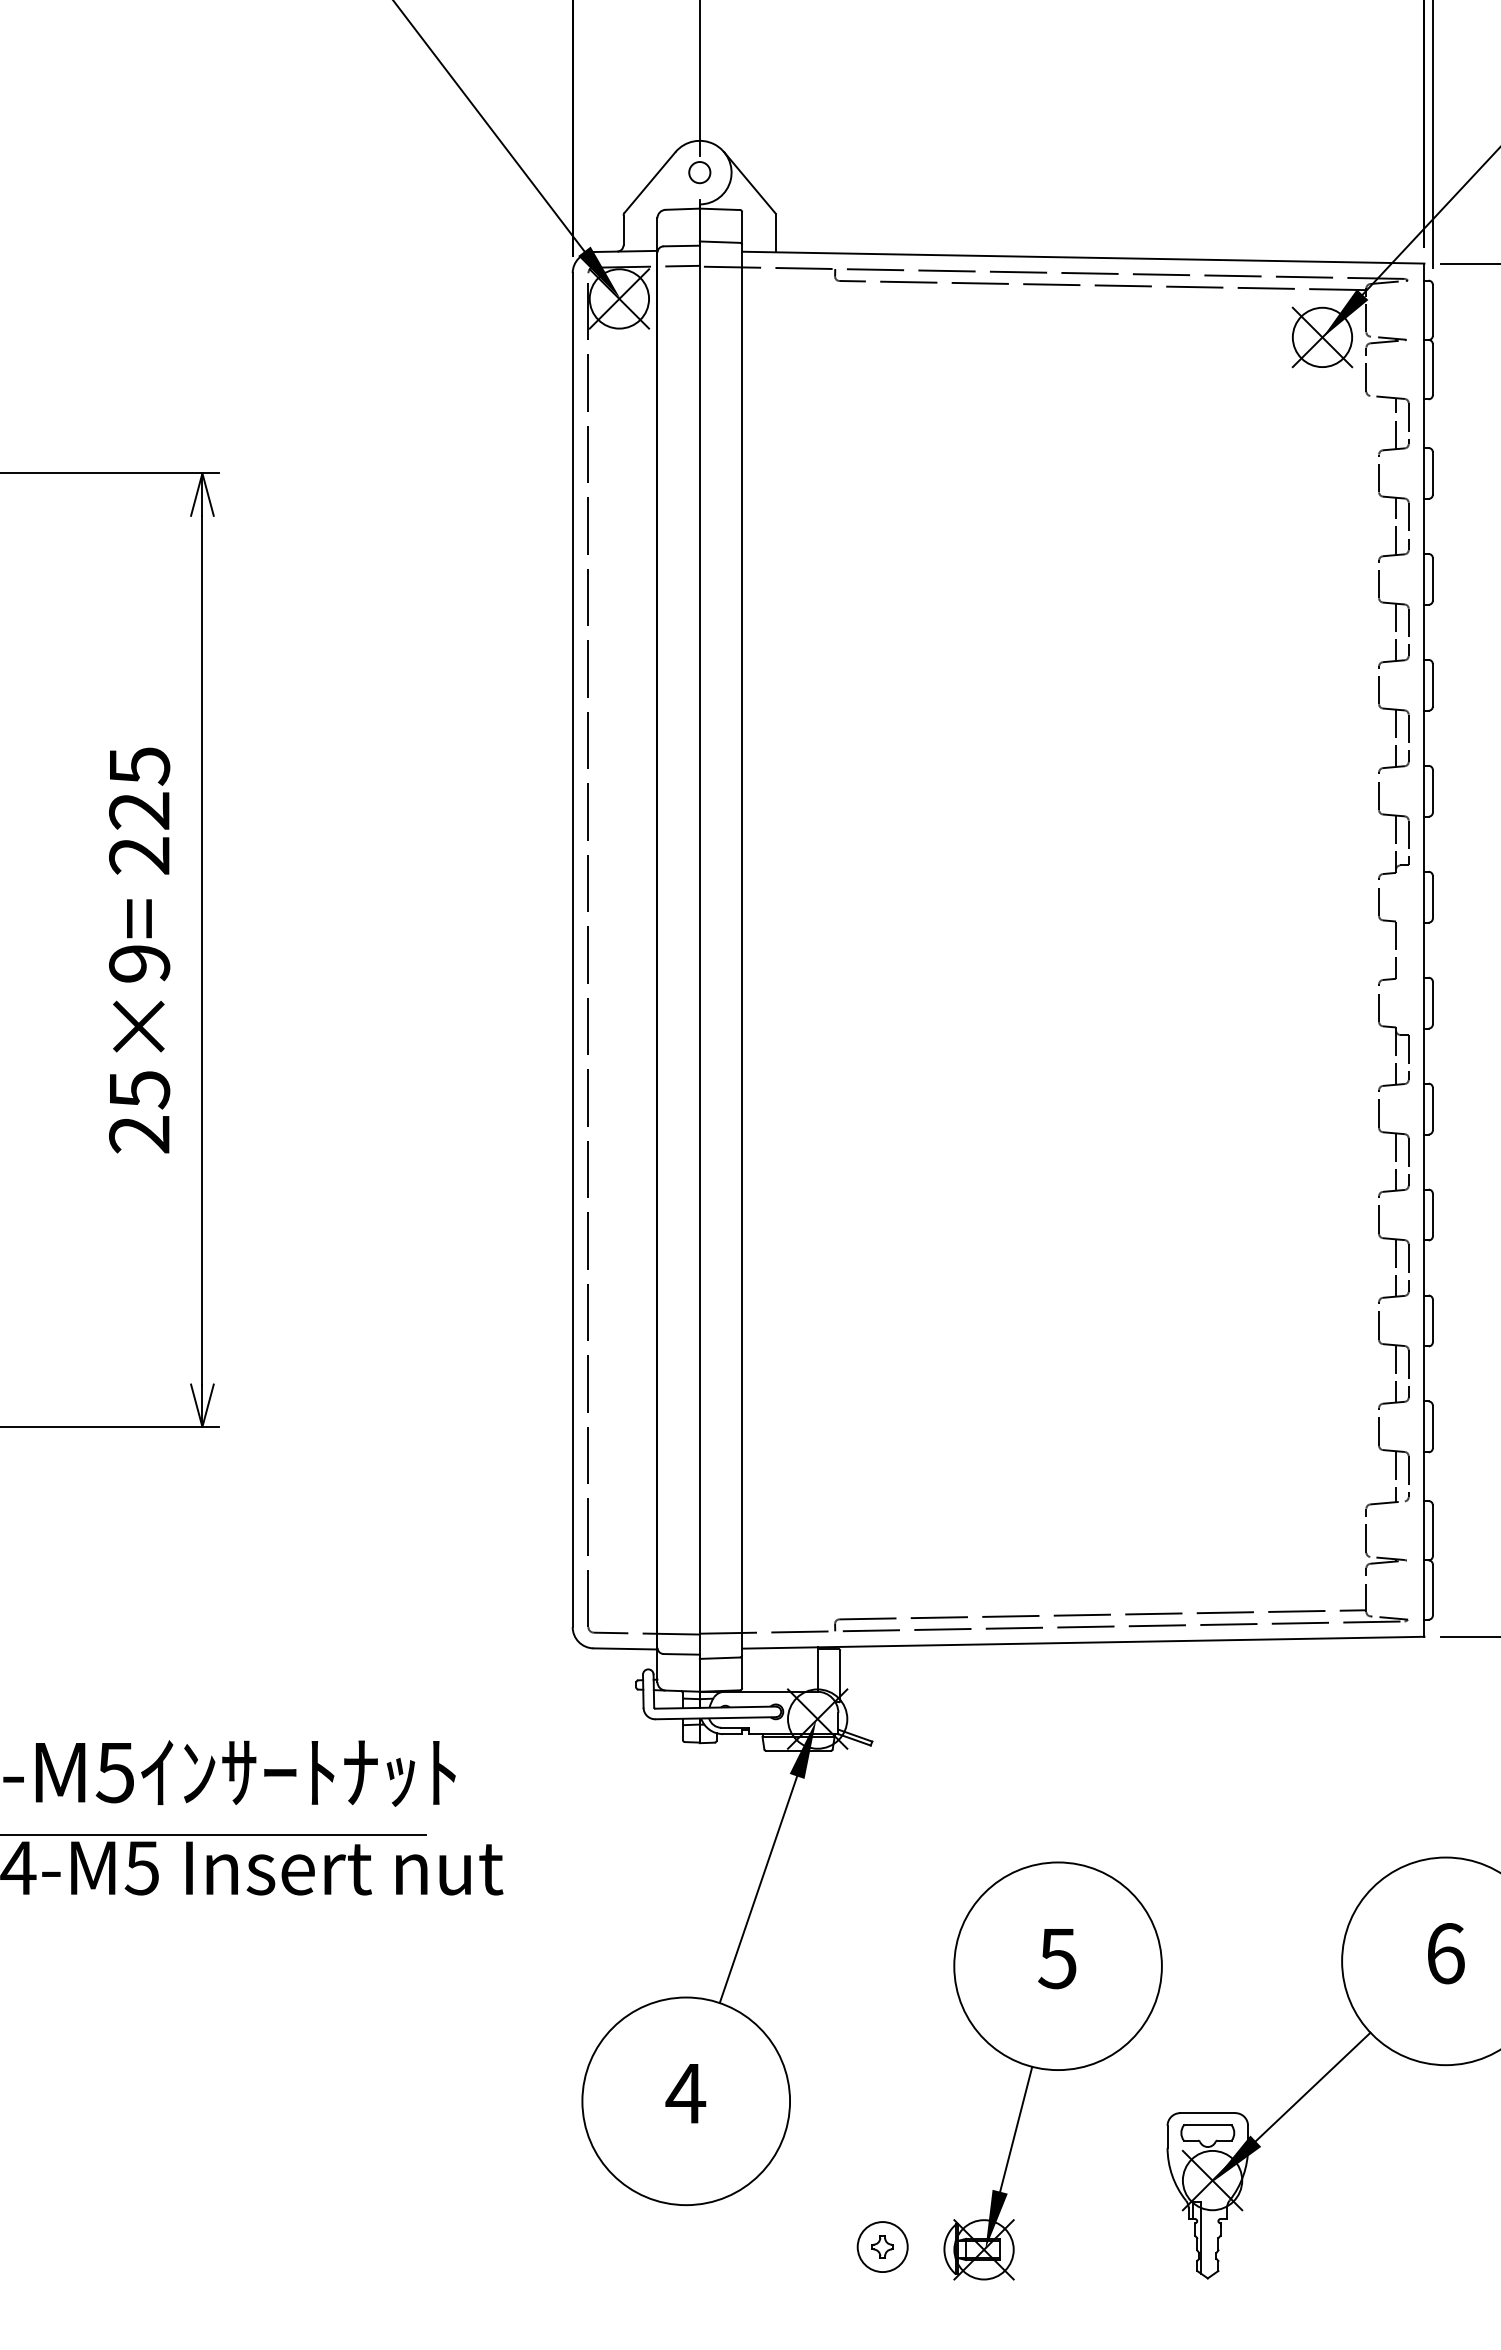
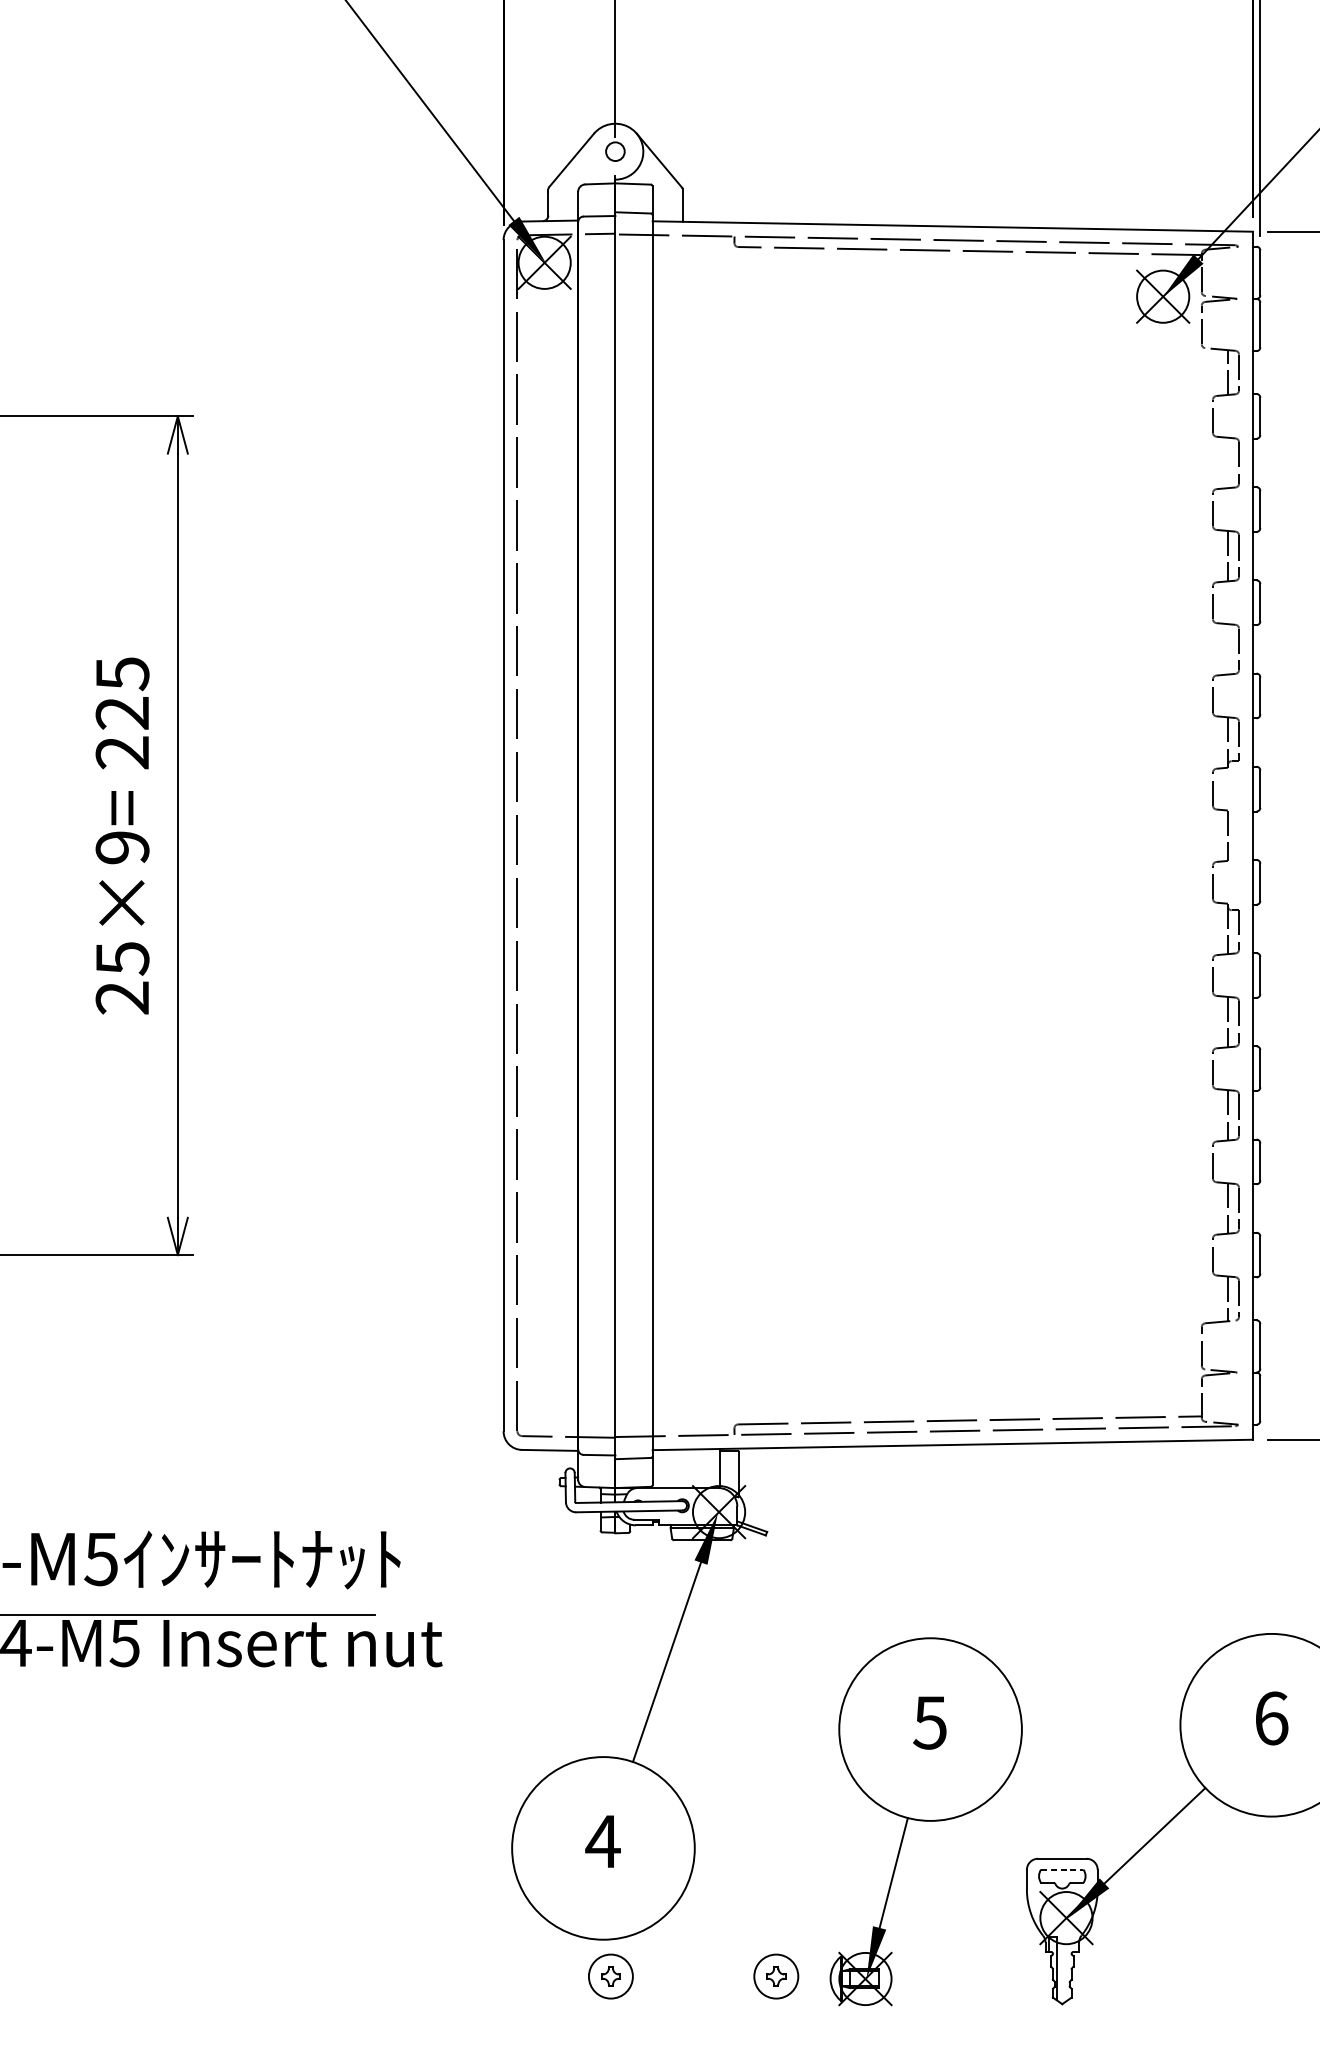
line: (1396, 526) -> (1228, 463), removed
line: (1396, 737) -> (1228, 648), removed
line: (1207, 2125) -> (1062, 1869), solid -> dashed
part: (694, 2246) -> (610, 1976), added

